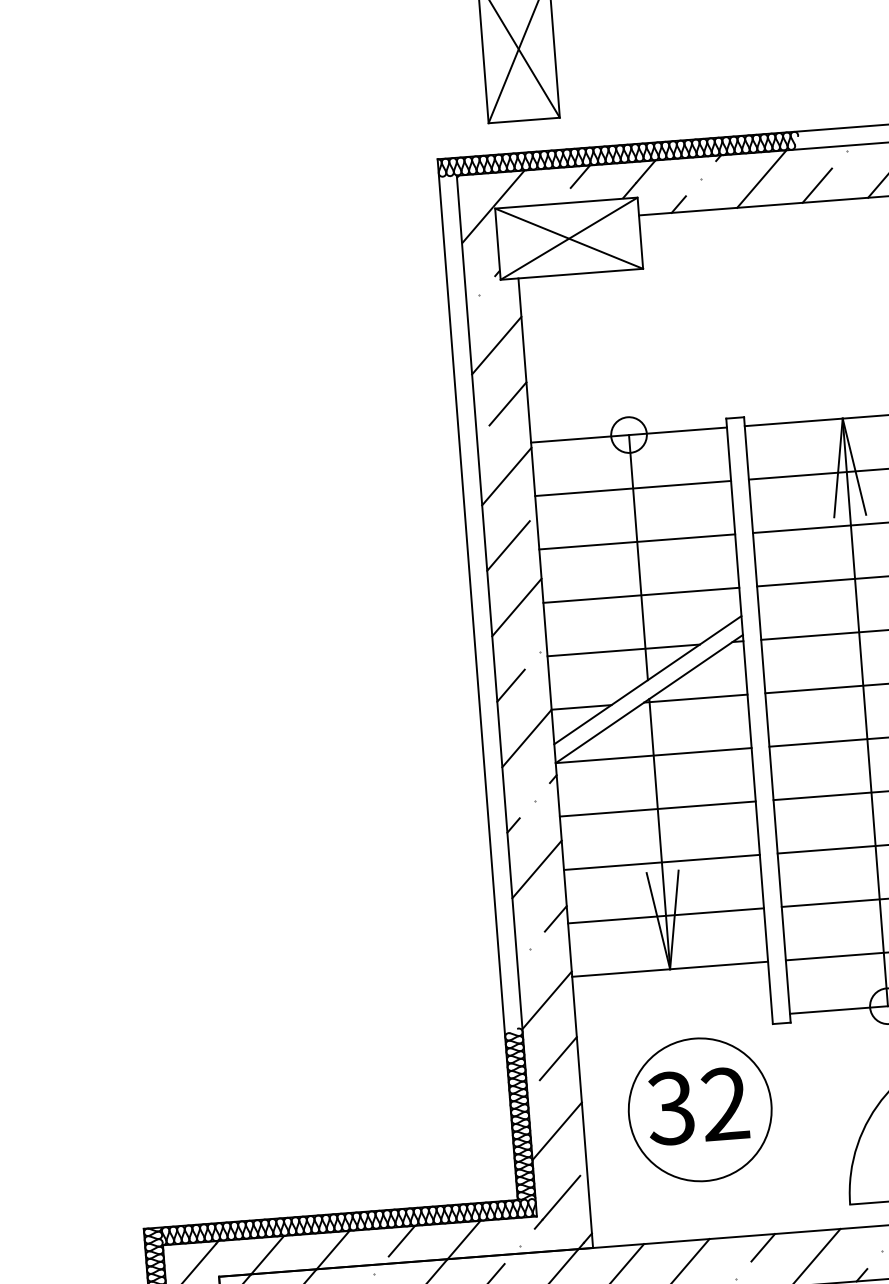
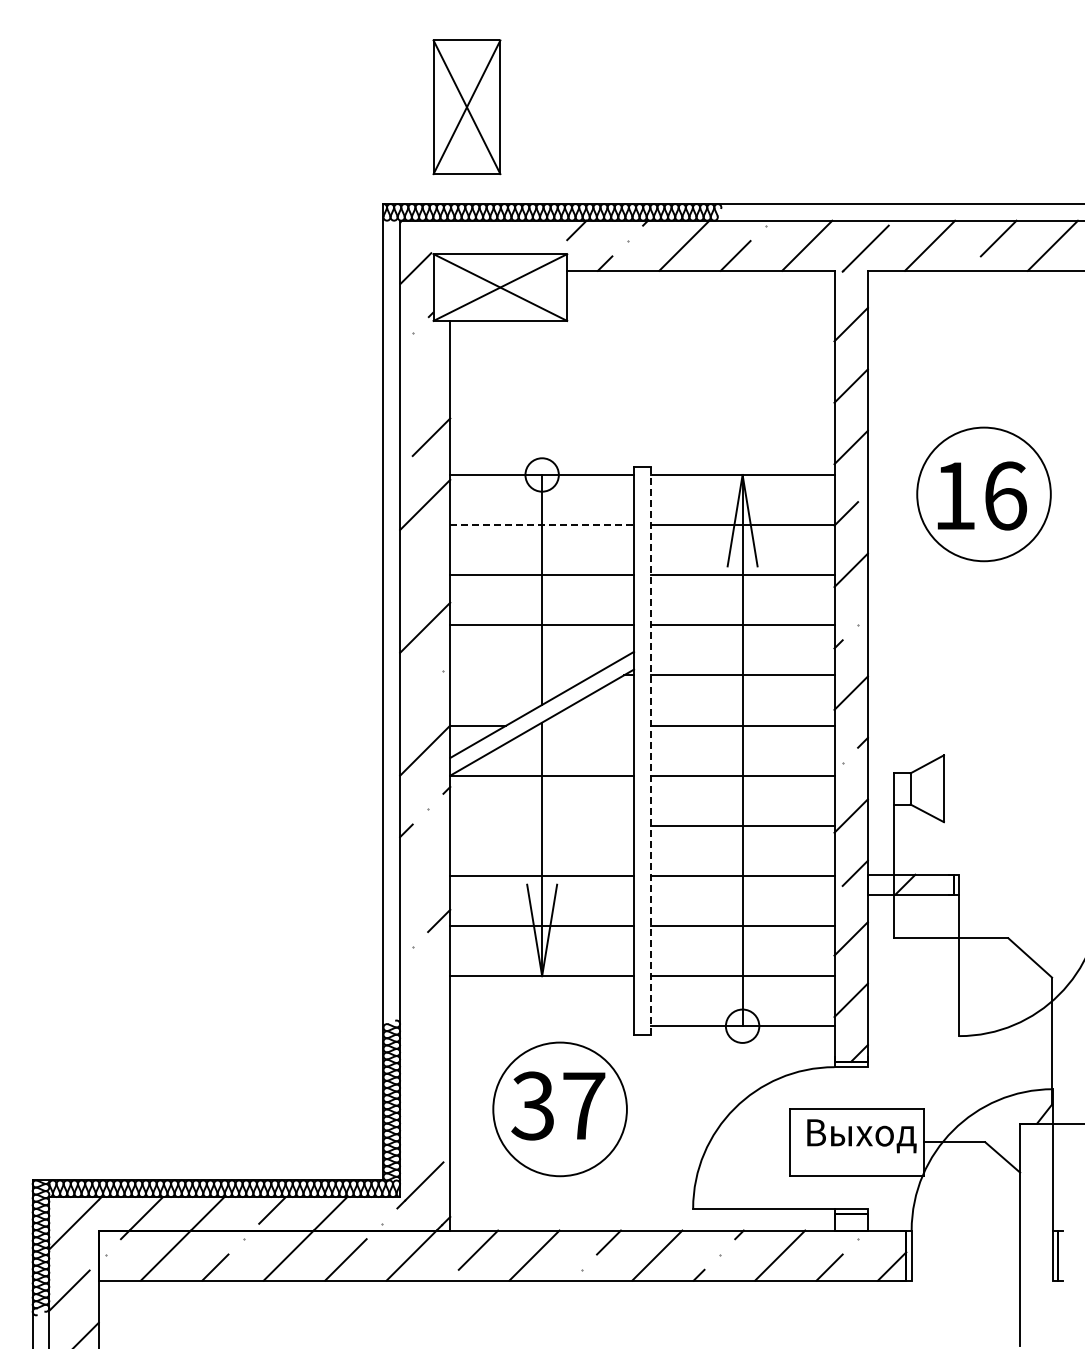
hatch: (548, 186) -> (484, 237), removed
line: (497, 346) -> (425, 382), removed
line: (633, 488) -> (542, 525), solid -> dashed
line: (508, 545) -> (421, 569), removed
line: (623, 650) -> (521, 675), removed
line: (511, 685) -> (414, 700), removed
line: (695, 698) -> (585, 725), removed
line: (767, 719) -> (650, 750), solid -> dashed
line: (658, 808) -> (542, 825), removed
line: (537, 869) -> (425, 873), removed
line: (547, 1000) -> (425, 996), removed
line: (558, 1058) -> (431, 1051), removed
text: (724, 1103) -> (583, 1105), 32 -> 37
line: (557, 1131) -> (425, 1119), removed

